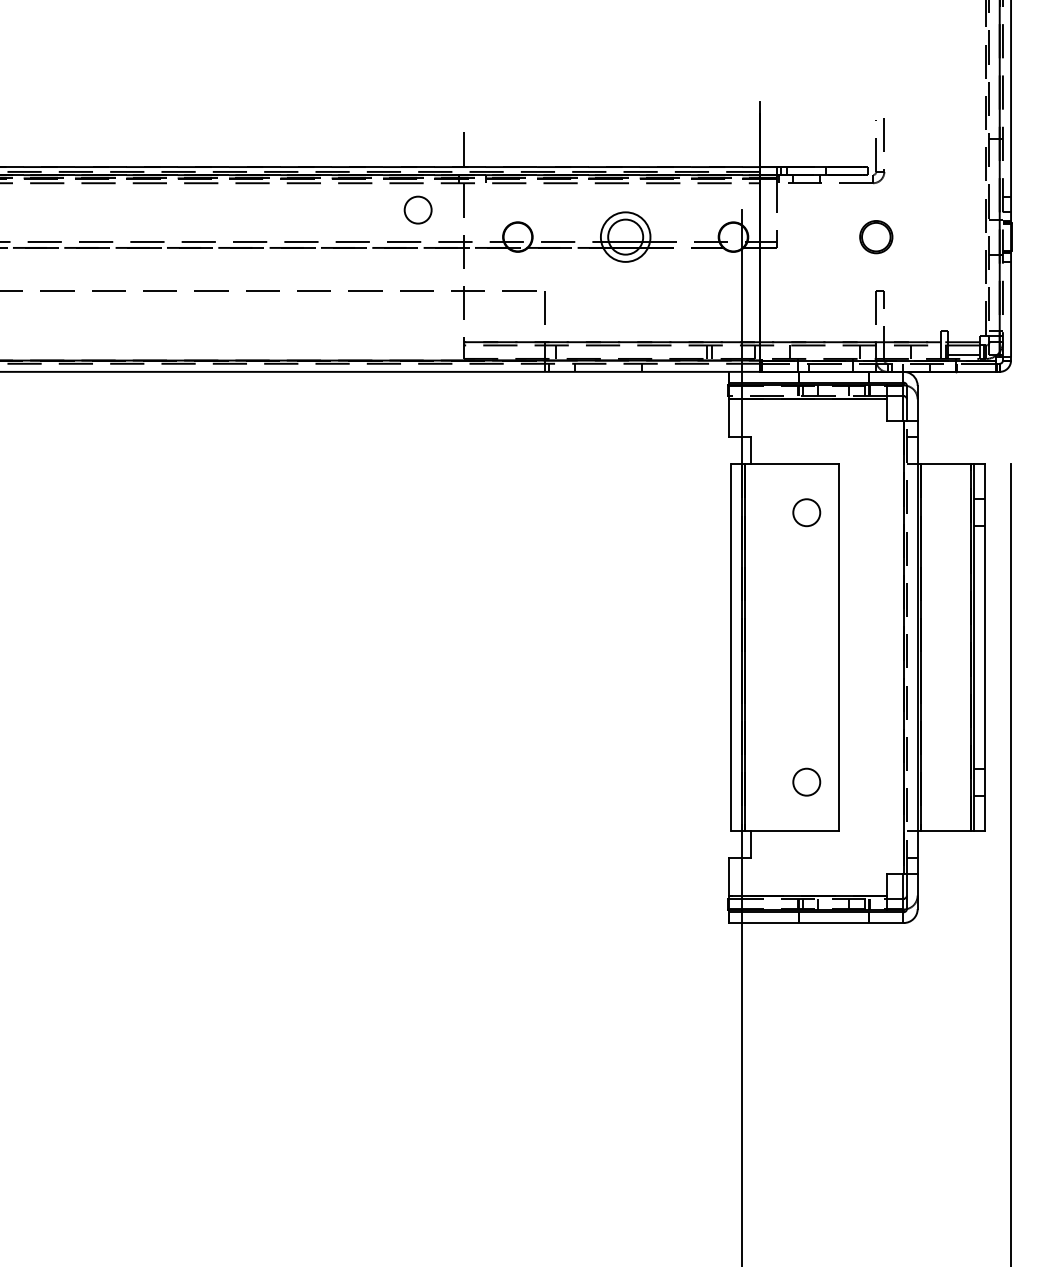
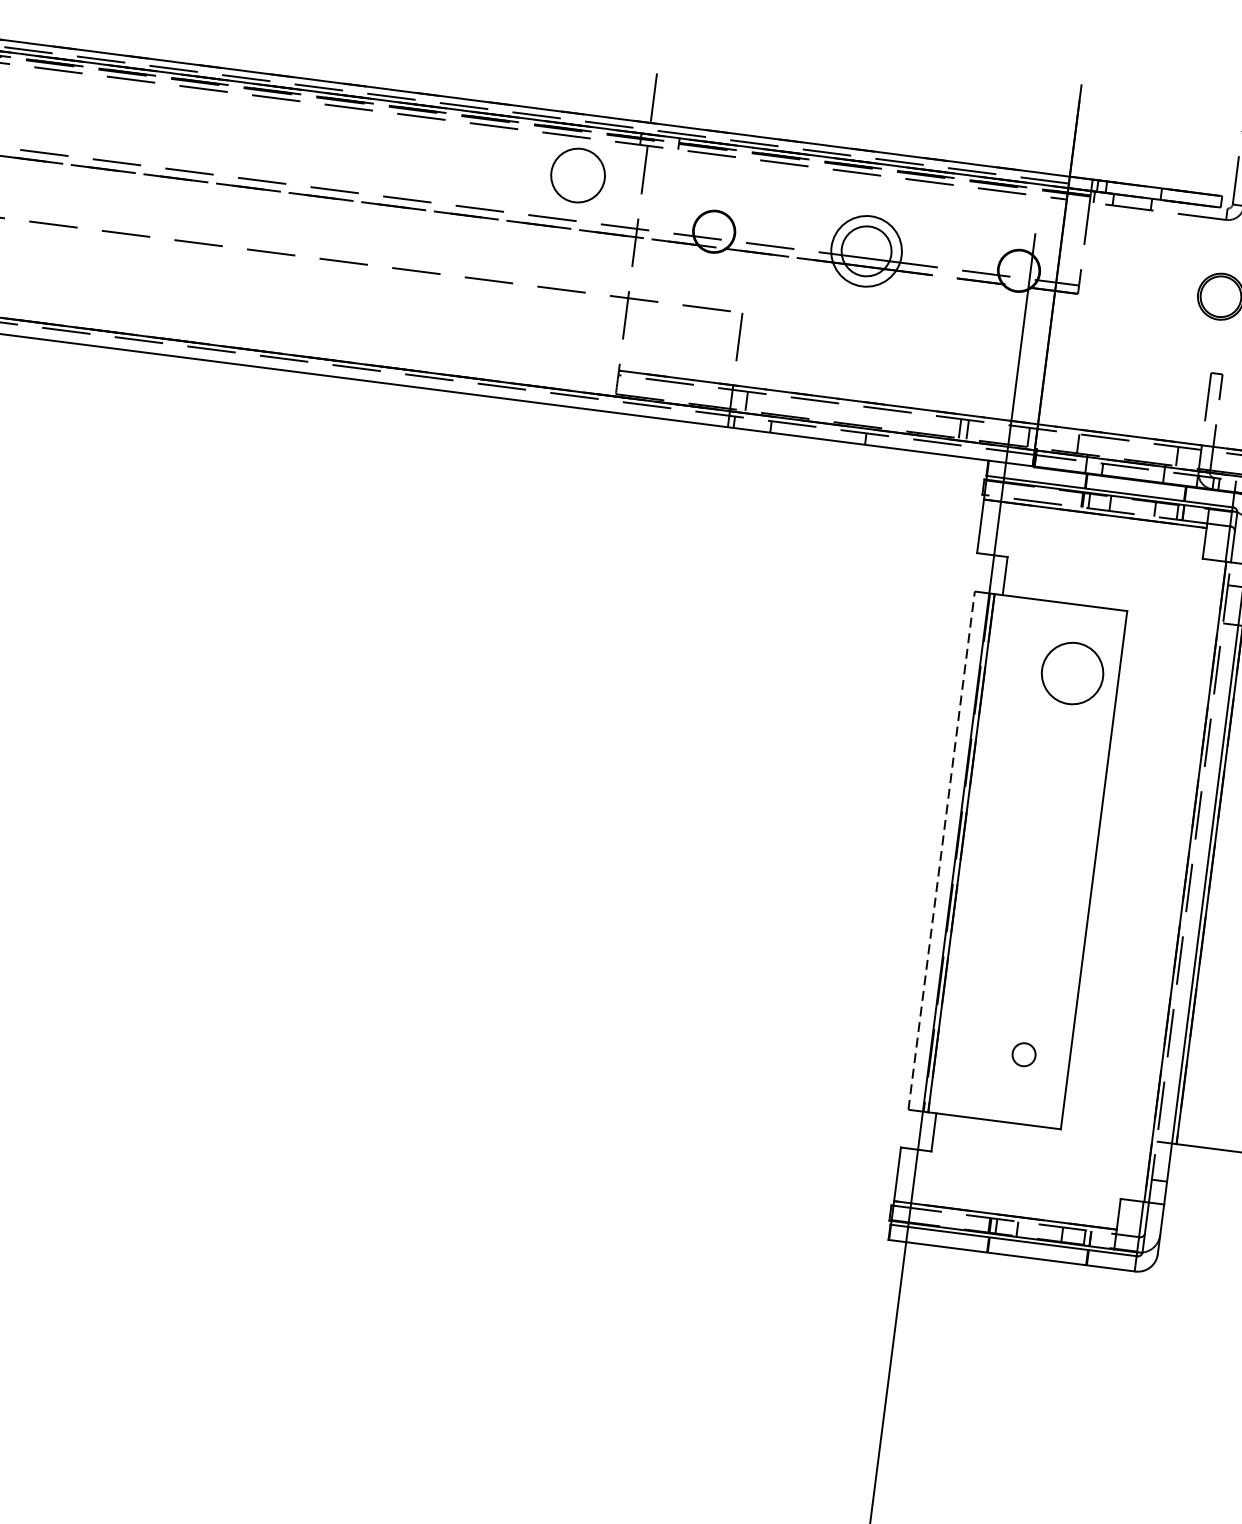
circle: (417, 209) -> (577, 174), size x1.4
circle: (806, 512) -> (1072, 673), size x1.6
line: (731, 646) -> (942, 849), solid -> dashed
circle: (806, 781) -> (1023, 1053), size x0.6

